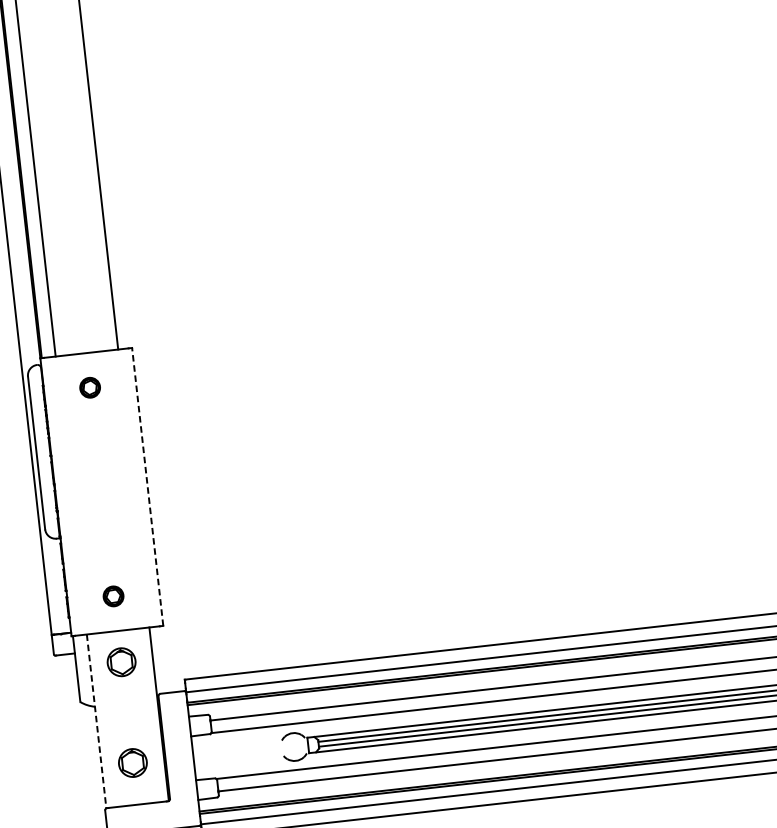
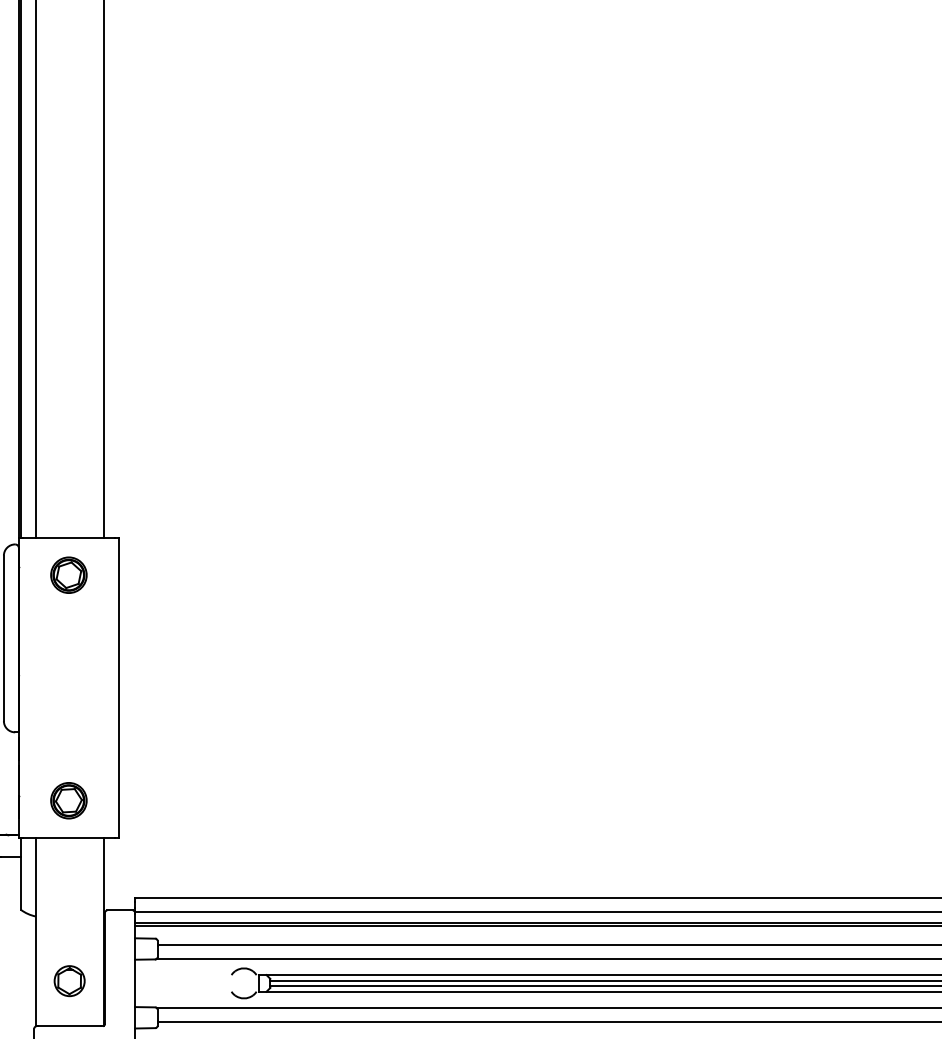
part: (89, 387) -> (68, 574), size x1.67
line: (147, 486) -> (118, 687), dashed -> solid
part: (113, 596) -> (68, 800), size x1.67
part: (121, 662) -> (69, 872), removed
line: (96, 721) -> (35, 932), dashed -> solid

